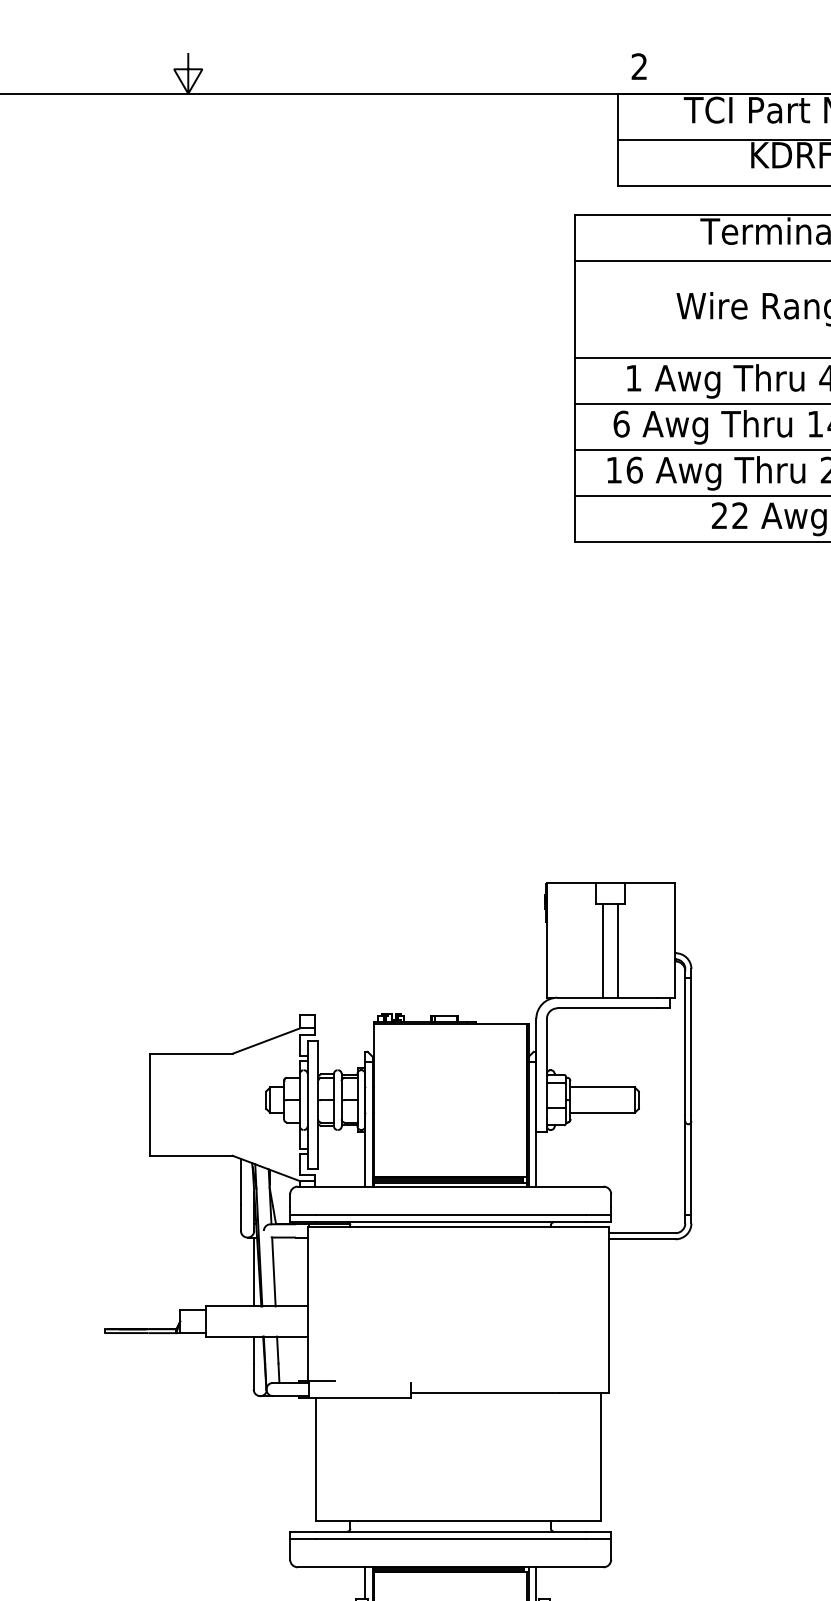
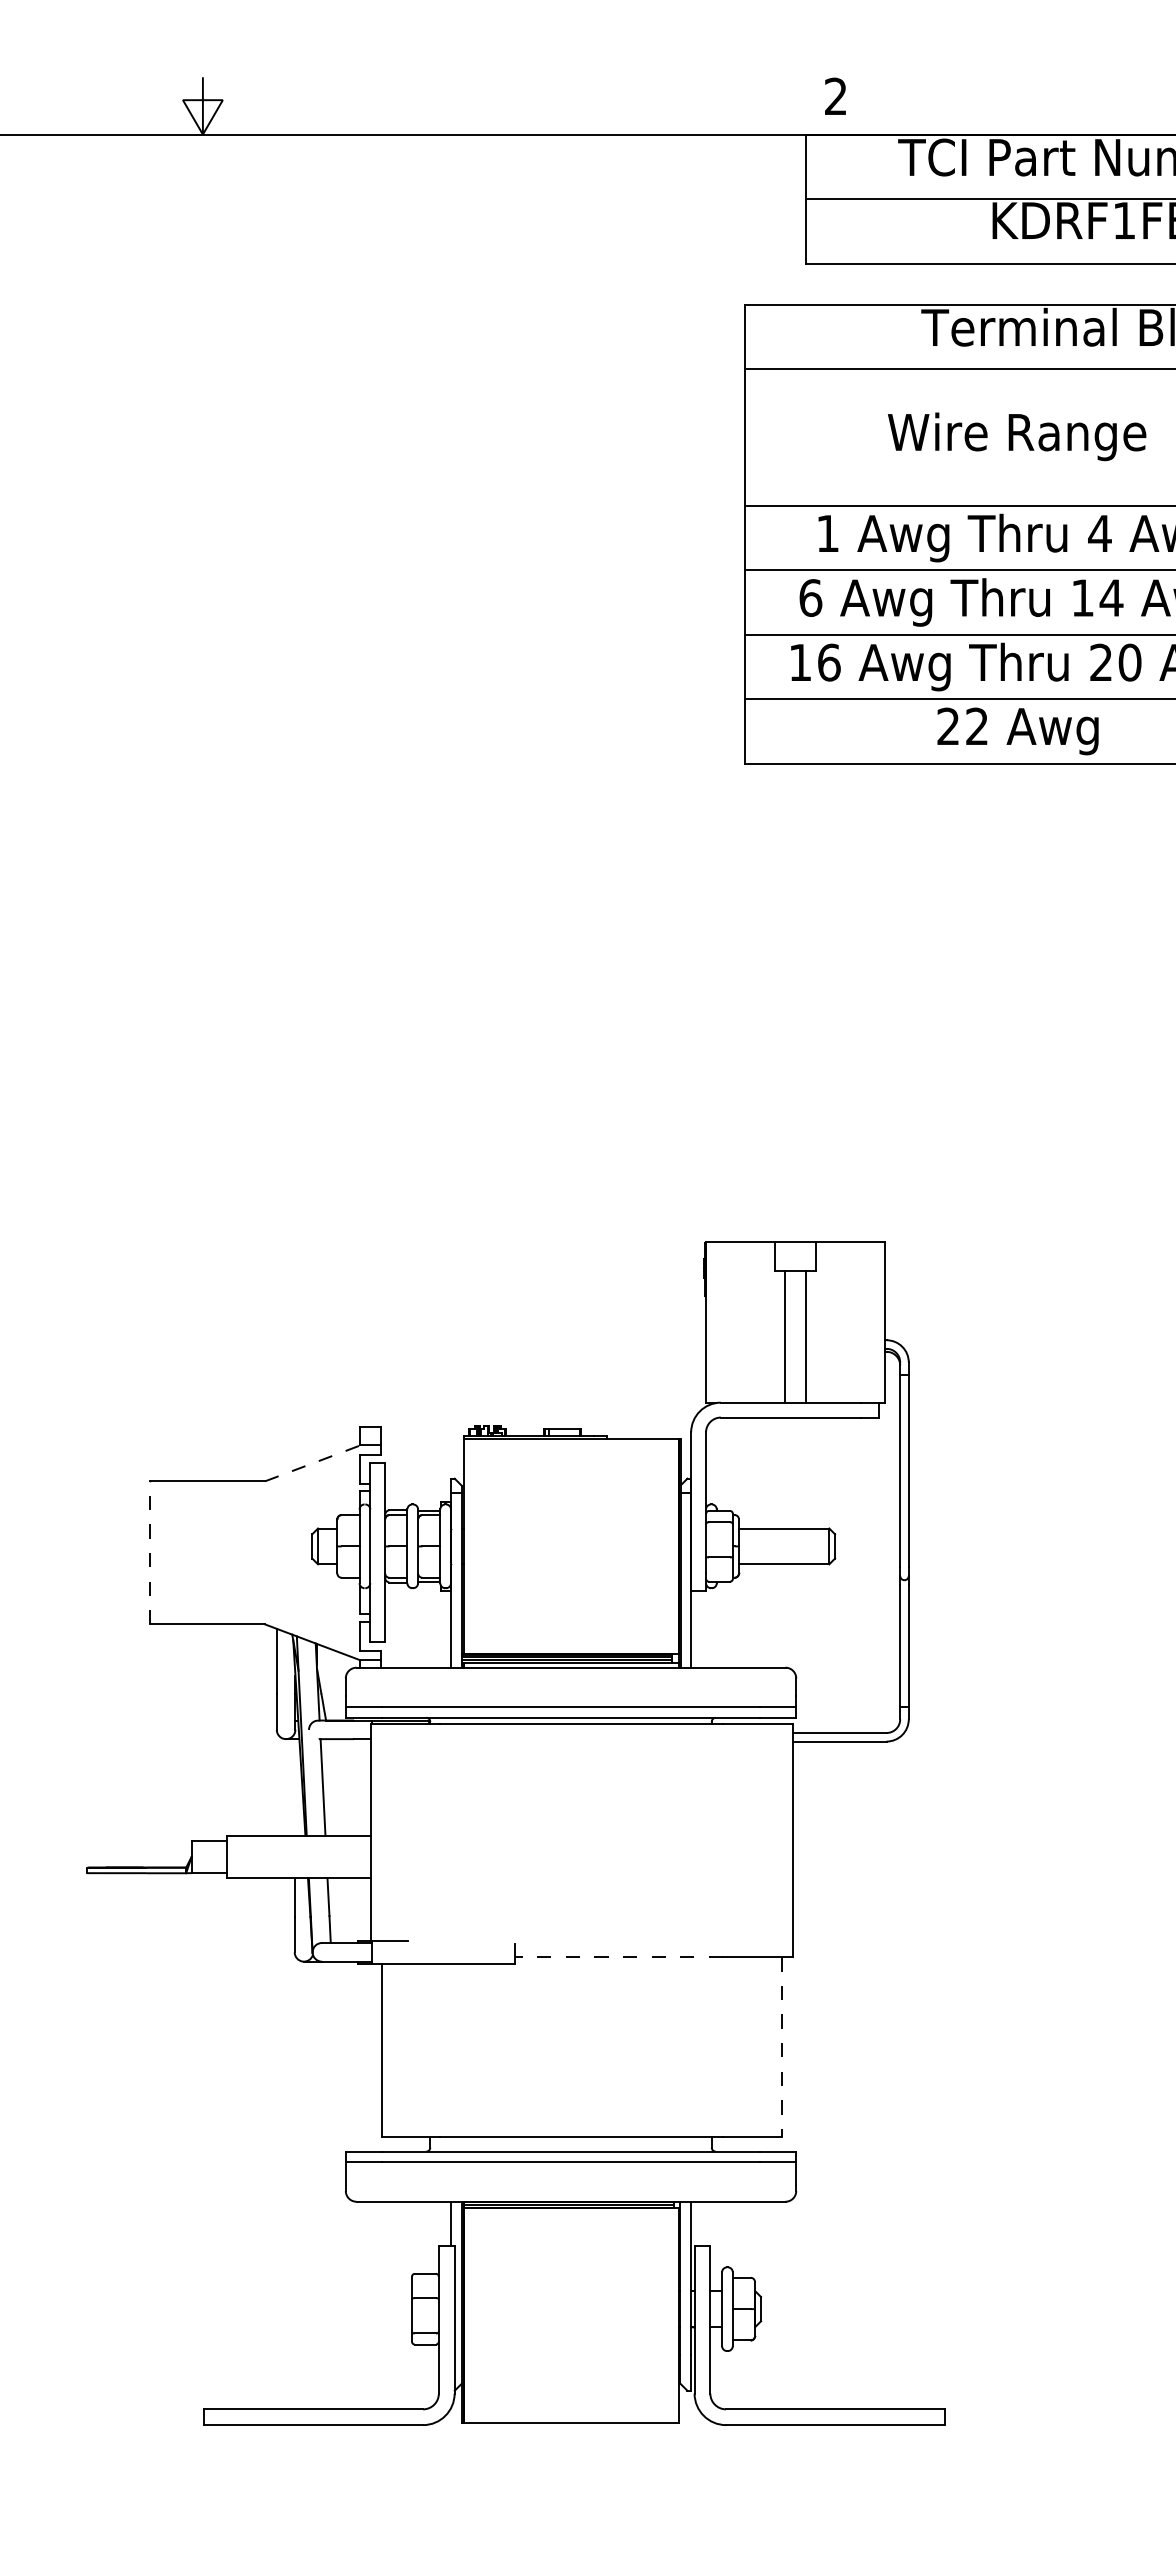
line: (266, 1041) -> (312, 1463), solid -> dashed
line: (150, 1104) -> (149, 1552), solid -> dashed
line: (253, 1272) -> (294, 1787), removed
line: (485, 1393) -> (619, 1957), solid -> dashed
line: (600, 1457) -> (781, 2047), solid -> dashed

